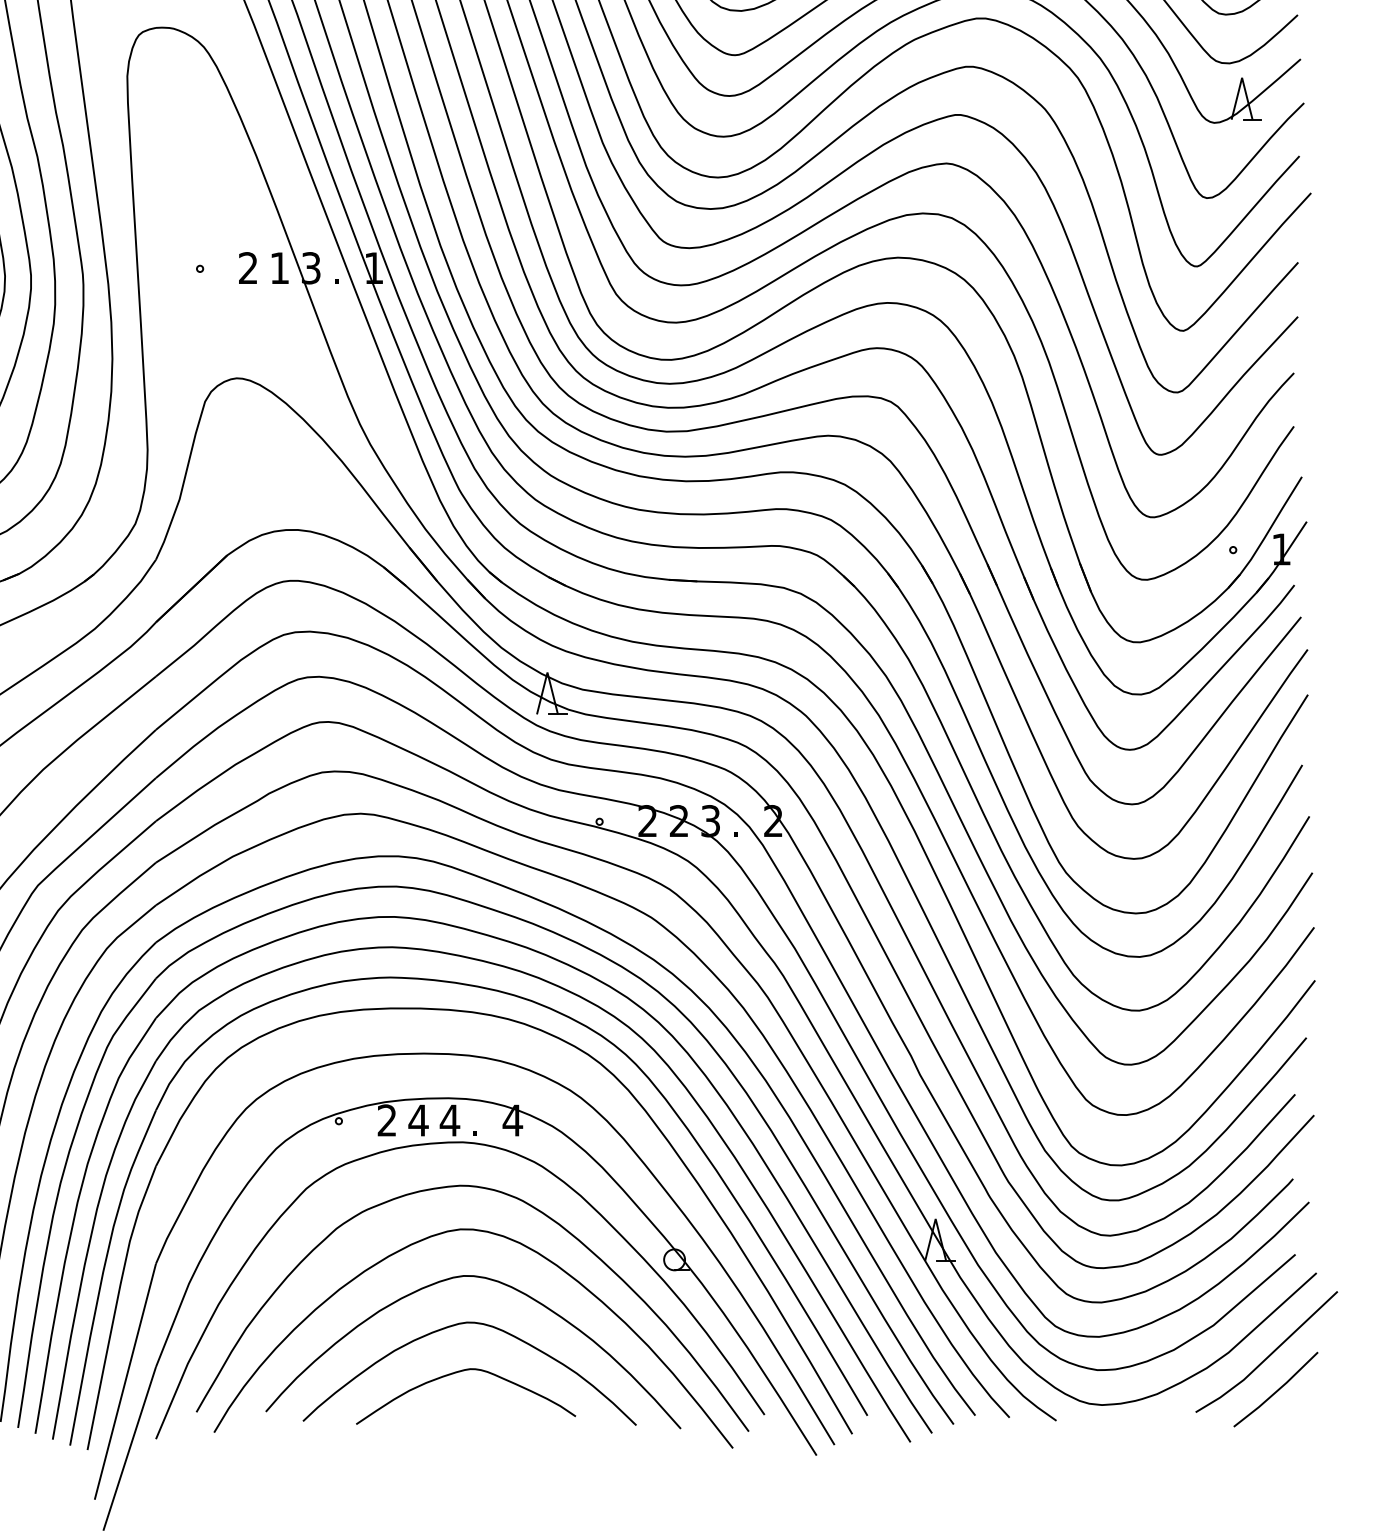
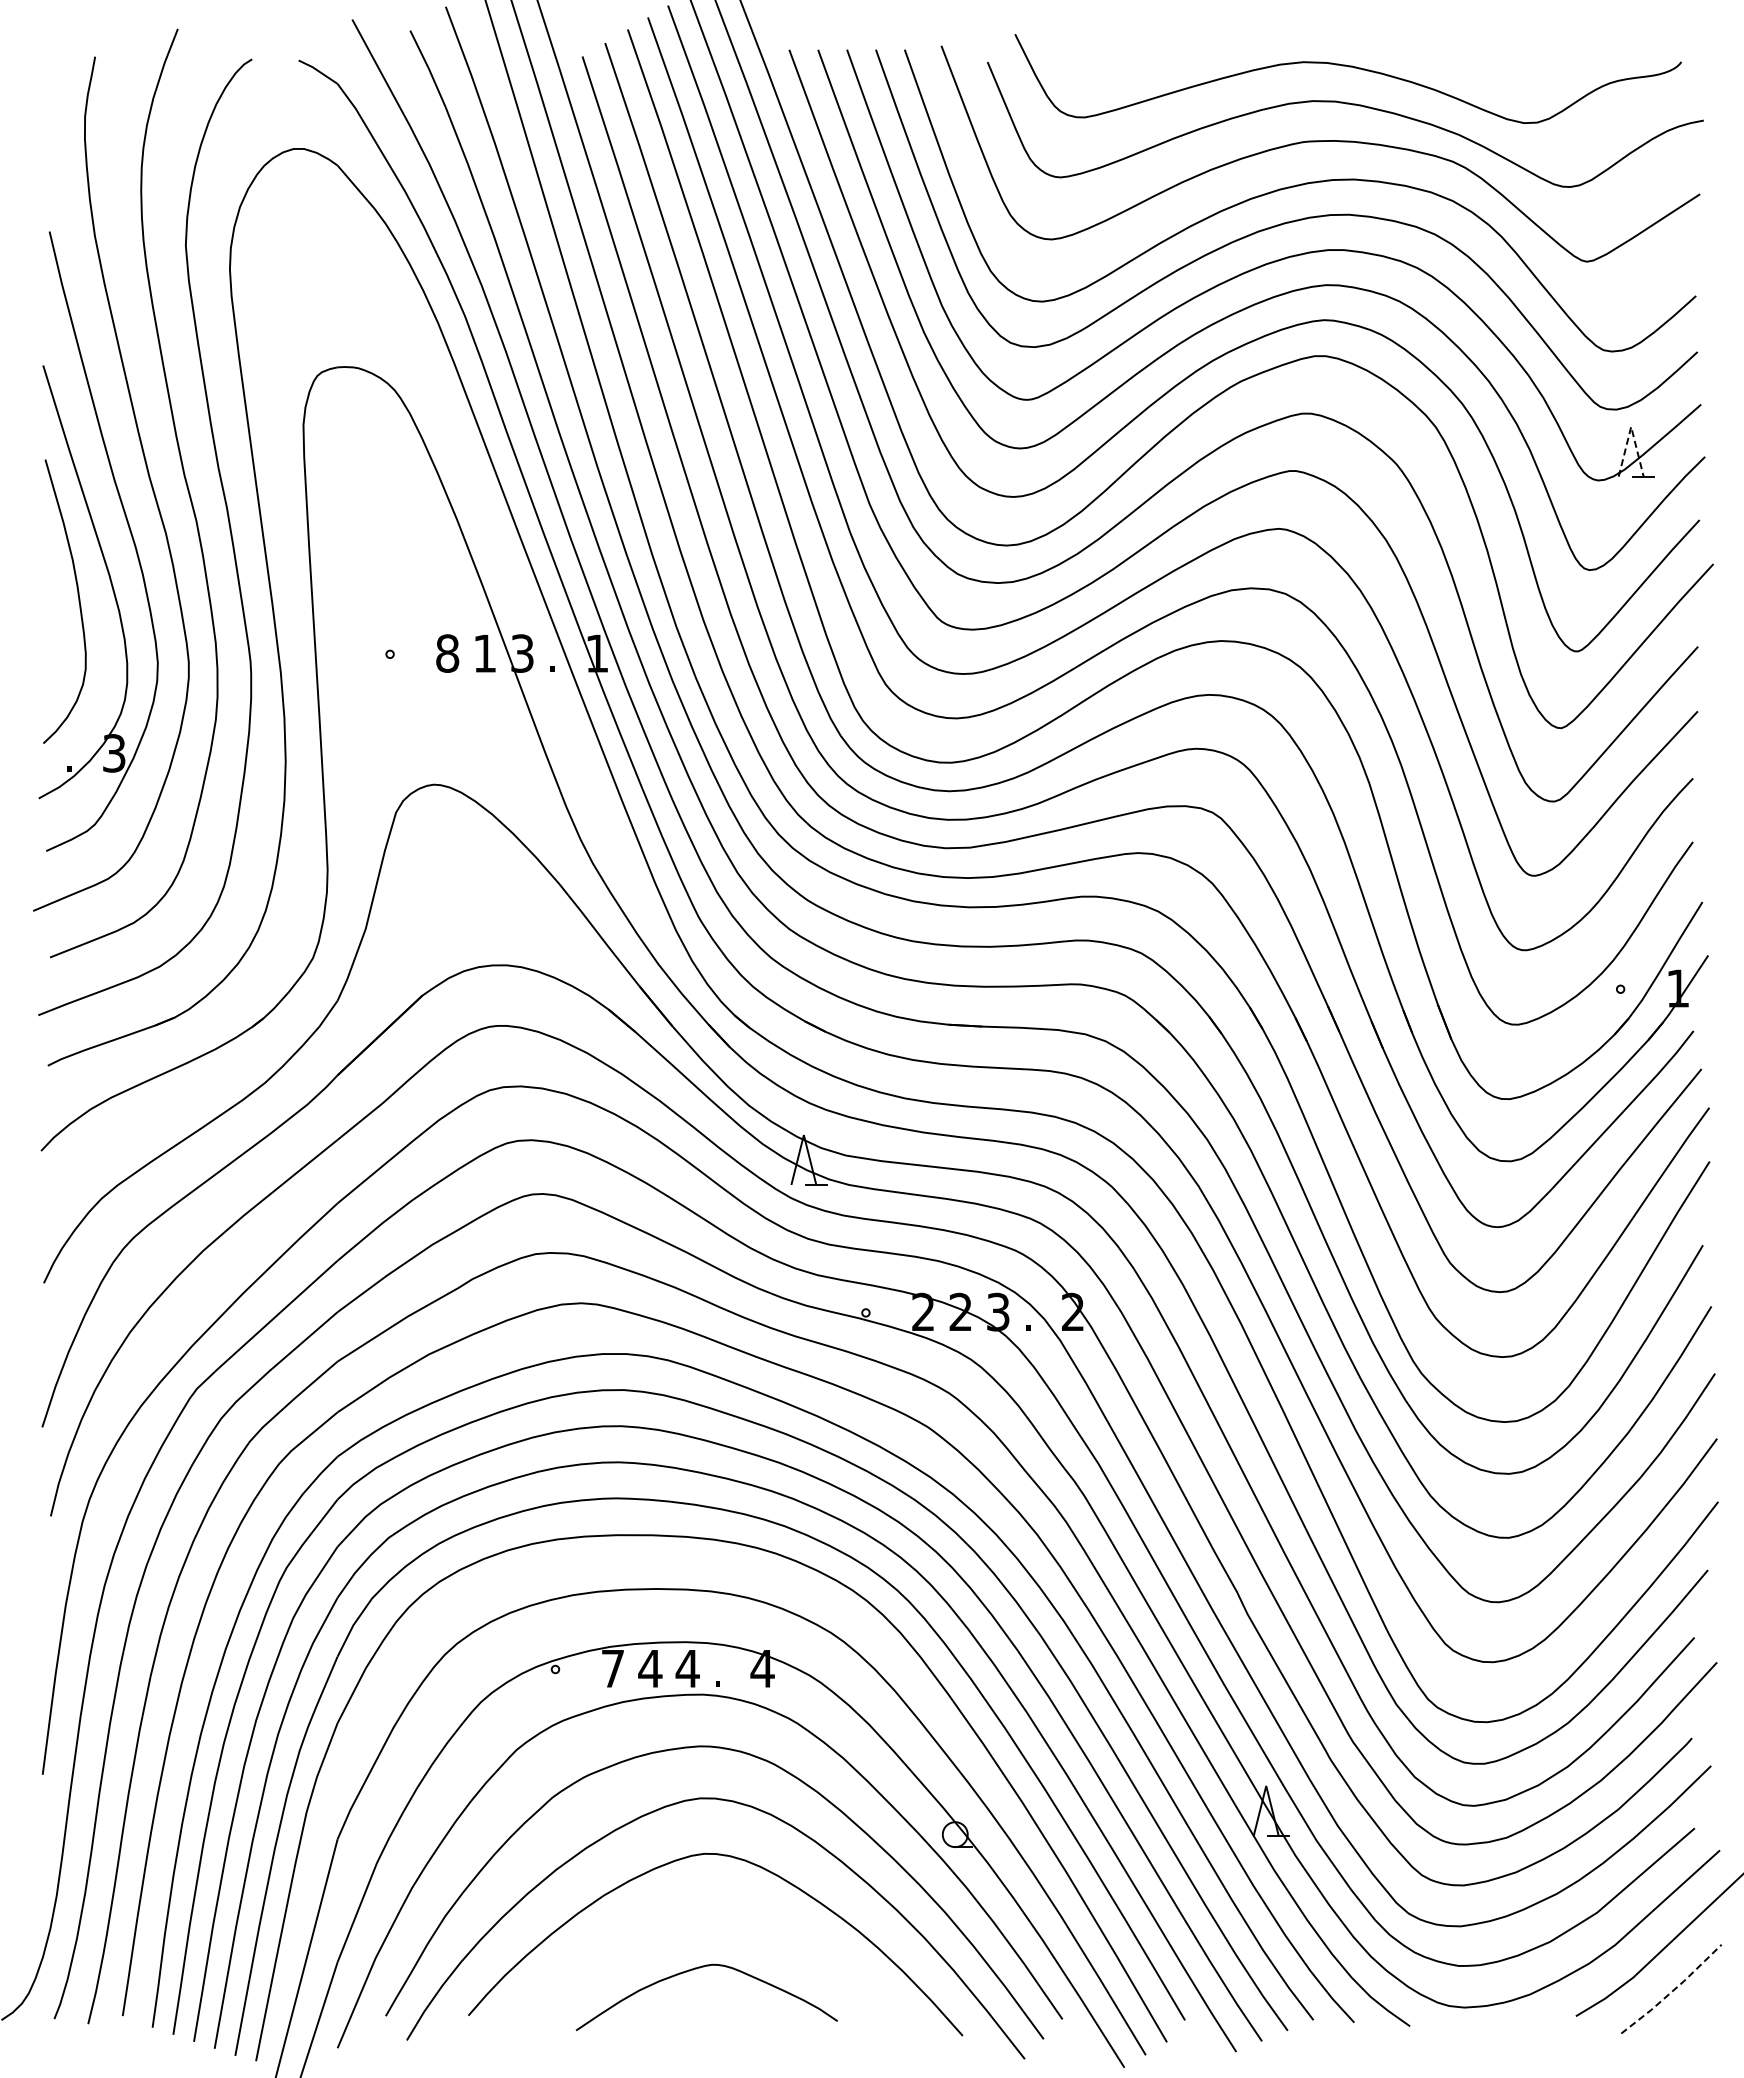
line: (1242, 77) -> (1631, 426), solid -> dashed
text: (248, 268) -> (447, 653), 2 -> 8
text: (386, 1120) -> (612, 1668), 2 -> 7
curve: (462, 1324) -> (702, 1911), removed
line: (1277, 1390) -> (1673, 1990), solid -> dashed

